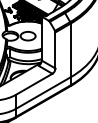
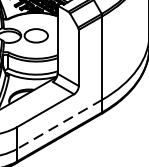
line: (43, 93) -> (60, 124), solid -> dashed

